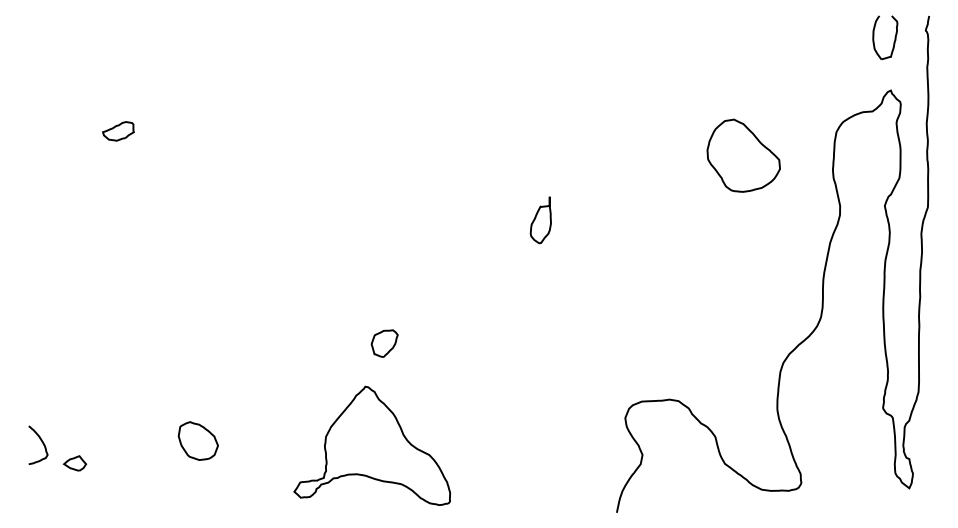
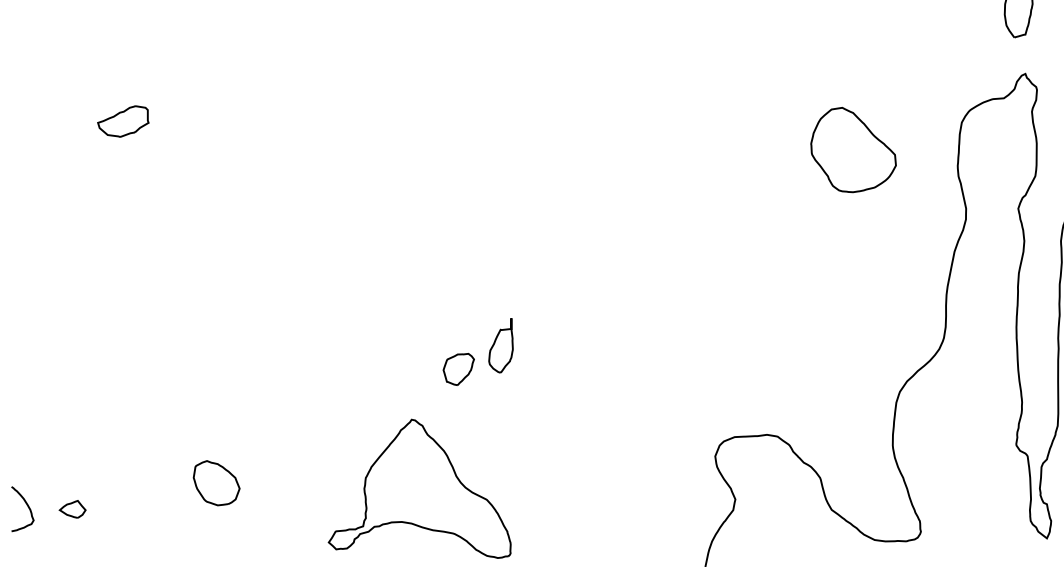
part: (118, 131) -> (123, 121), size x1.4
part: (540, 220) -> (500, 345), moved
part: (384, 343) -> (458, 369), moved
curve: (41, 442) -> (26, 505), moved

